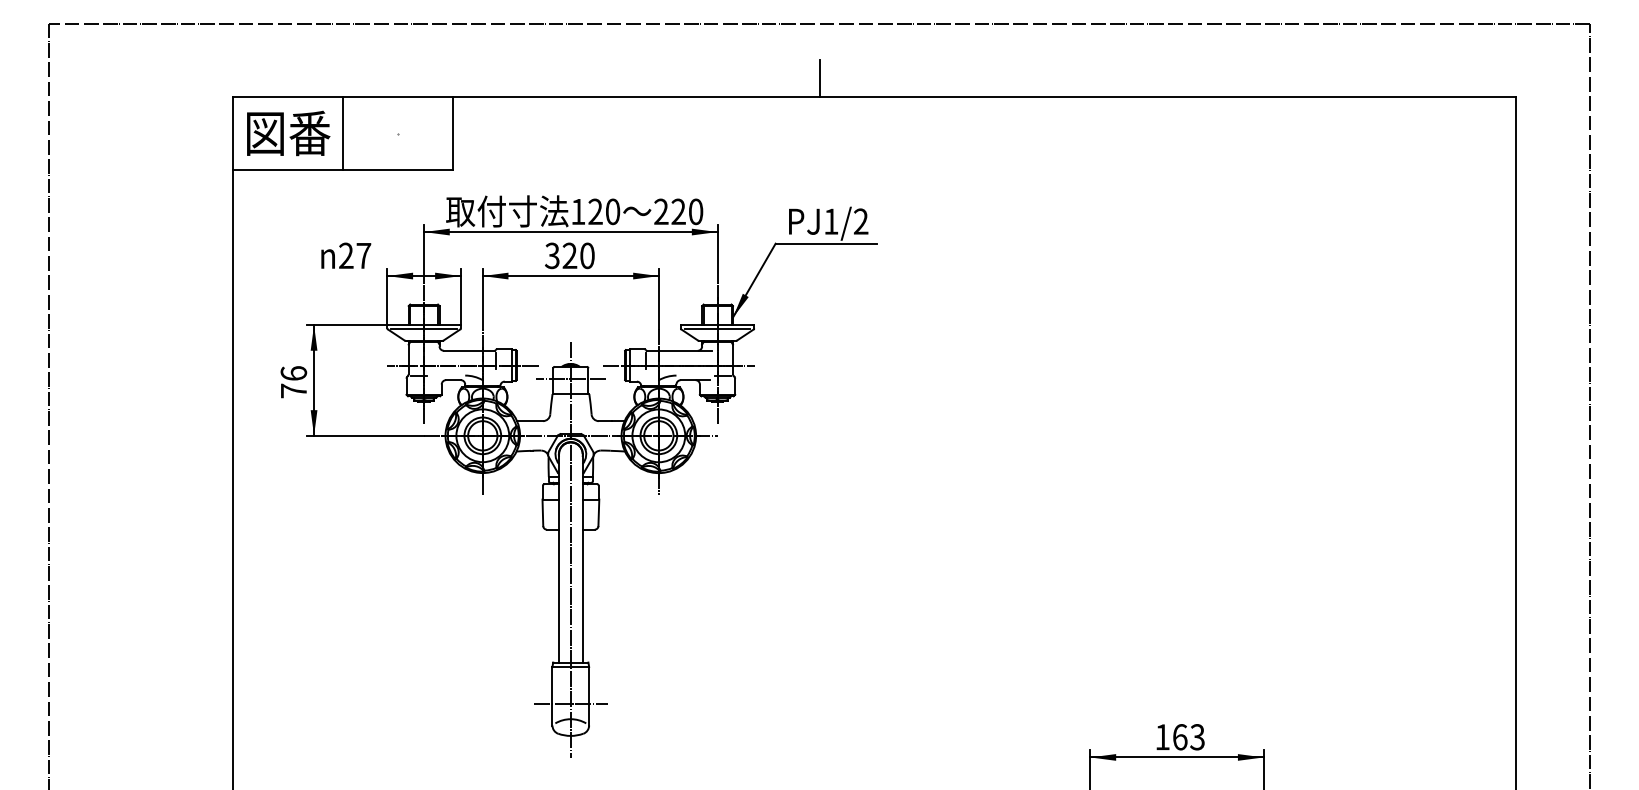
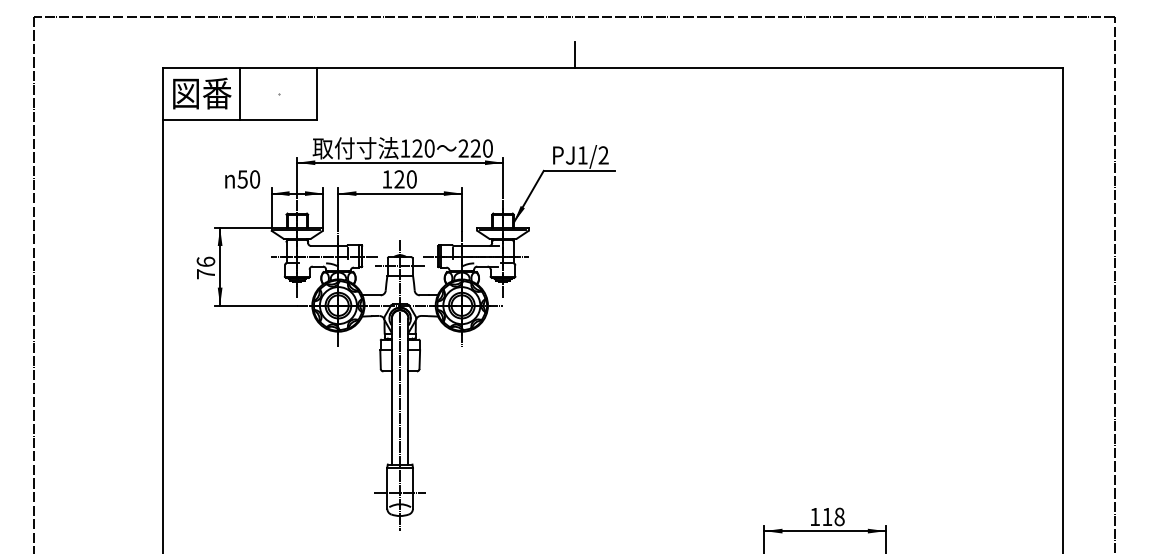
text: (354, 255) -> (248, 179), 27 -> 50
text: (552, 255) -> (387, 179), 320 -> 120
text: (1188, 736) -> (833, 516), 163 -> 118

